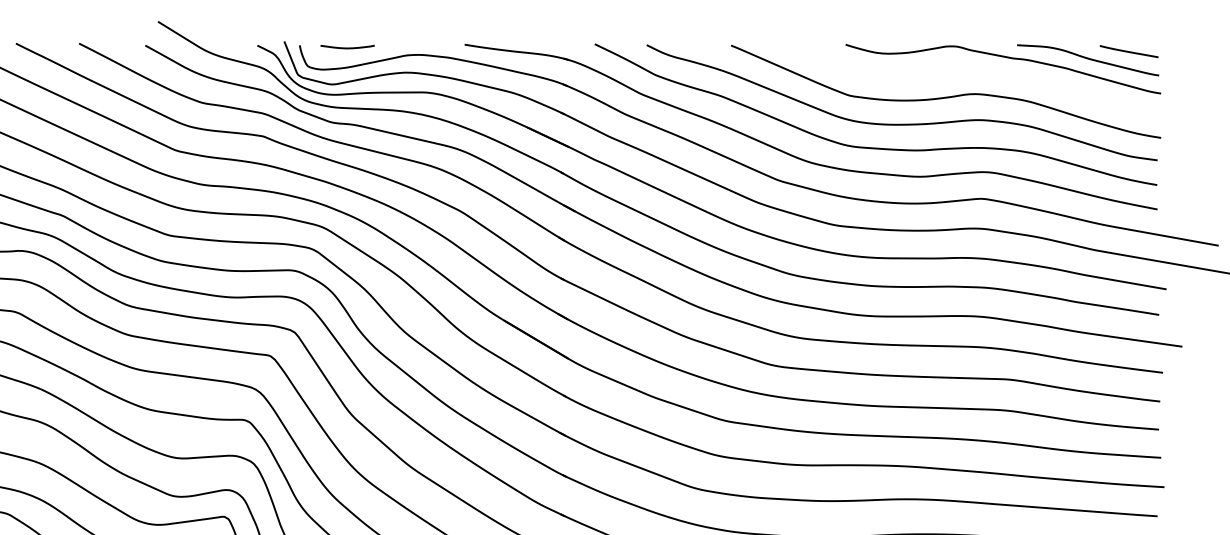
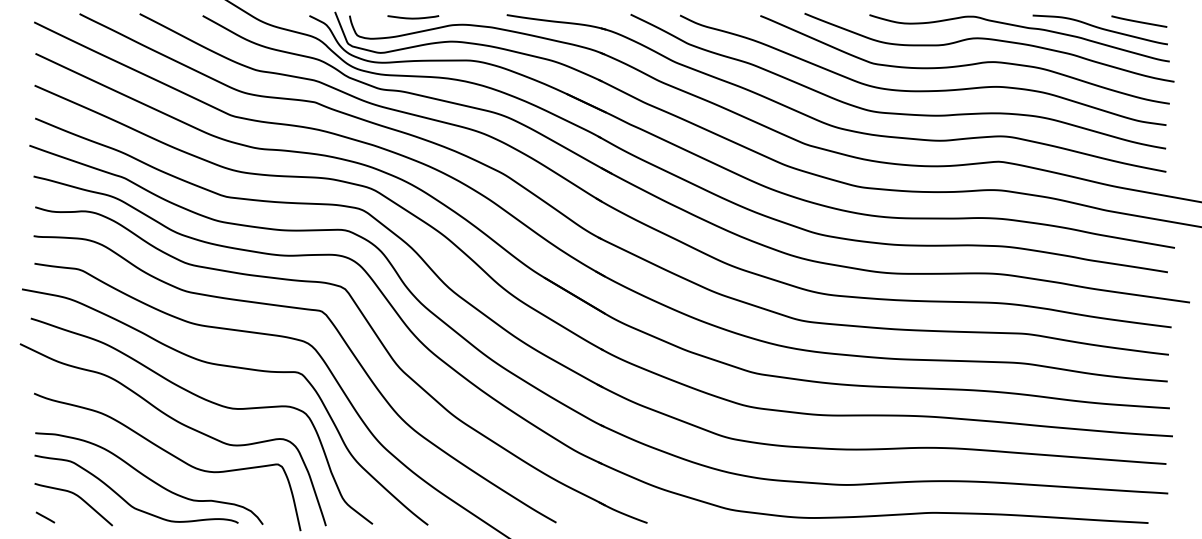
curve: (347, 47) -> (413, 17), moved
curve: (971, 71) -> (989, 40), added

